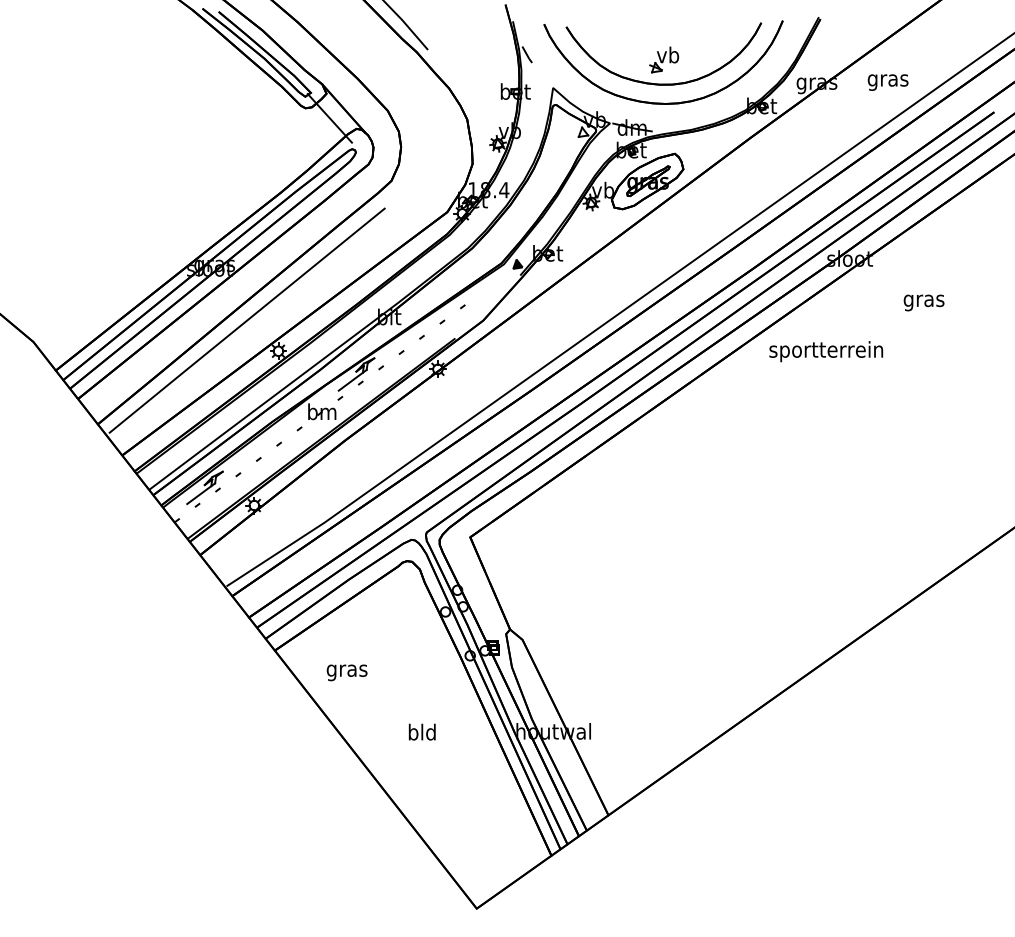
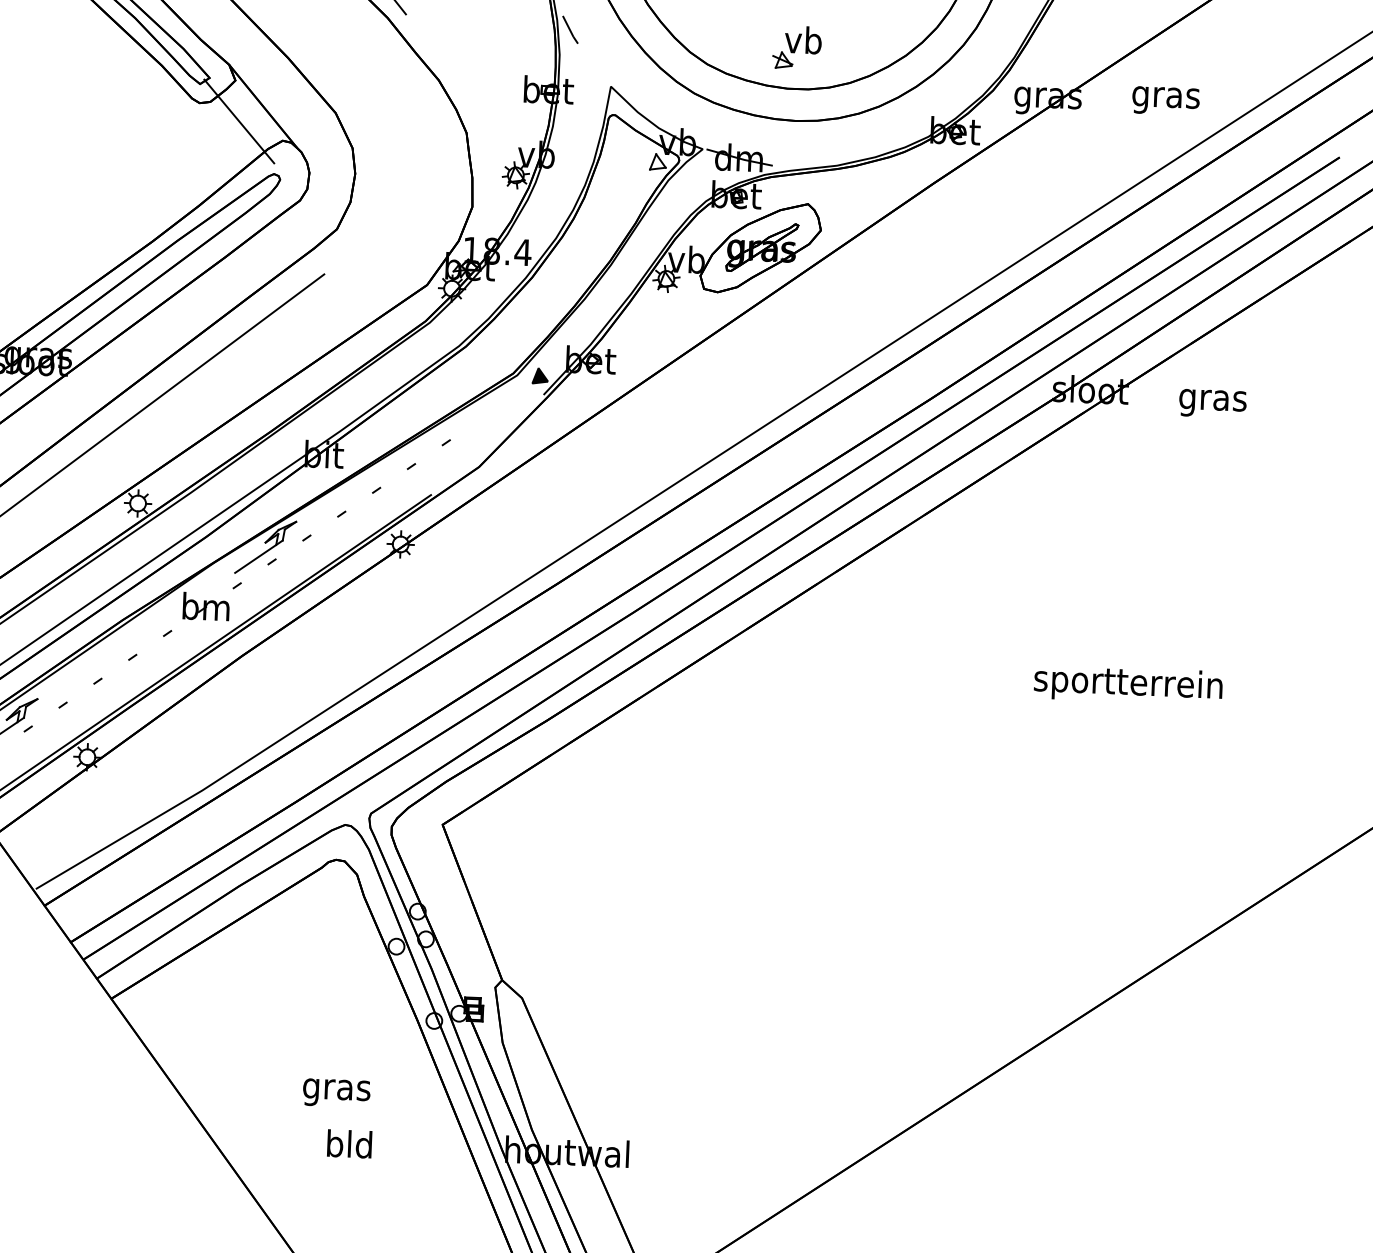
text: (923, 302) -> (1211, 402), moved
text: (826, 351) -> (1128, 684), moved
text: (346, 672) -> (335, 1092), moved

